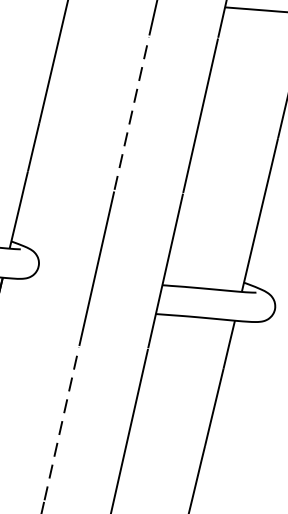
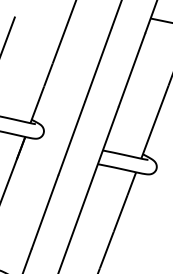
line: (131, 113) -> (98, 64), dashed -> solid
line: (62, 424) -> (45, 212), dashed -> solid

